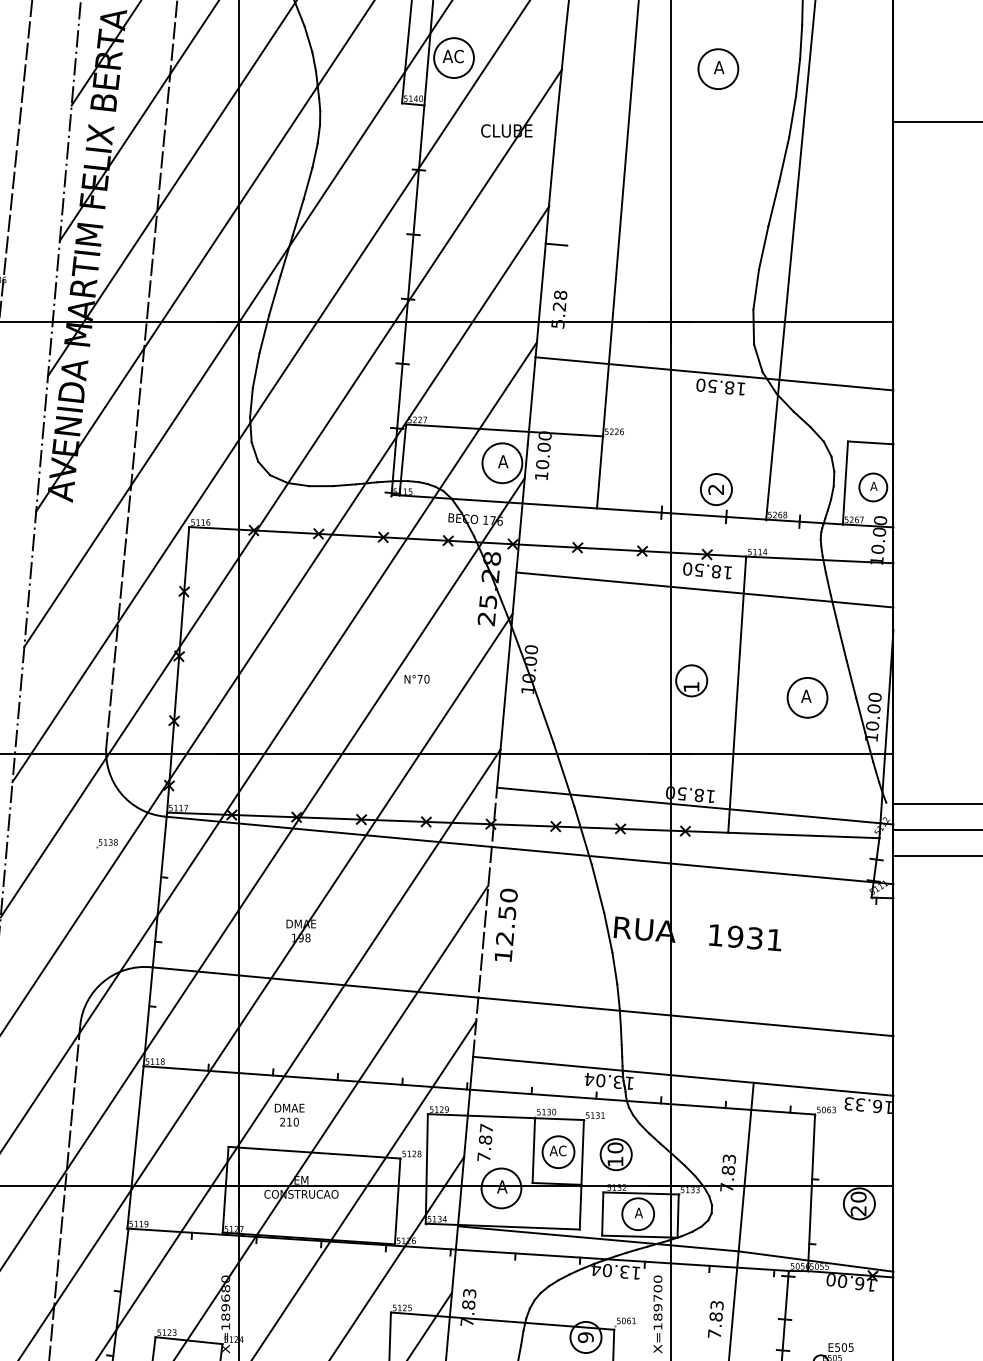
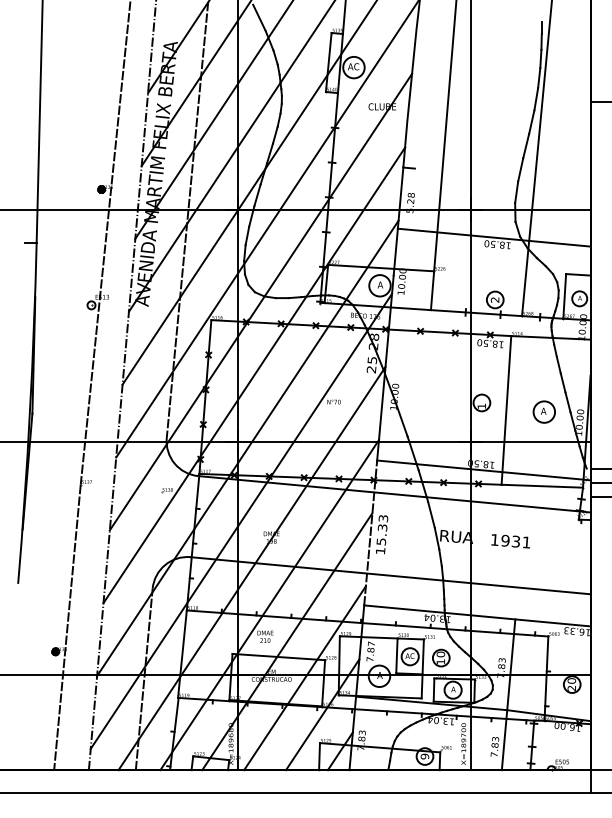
part: (716, 68) -> (495, 73), removed
line: (703, 588) -> (488, 353), removed
text: (507, 917) -> (382, 530), 12.50 -> 15.33

